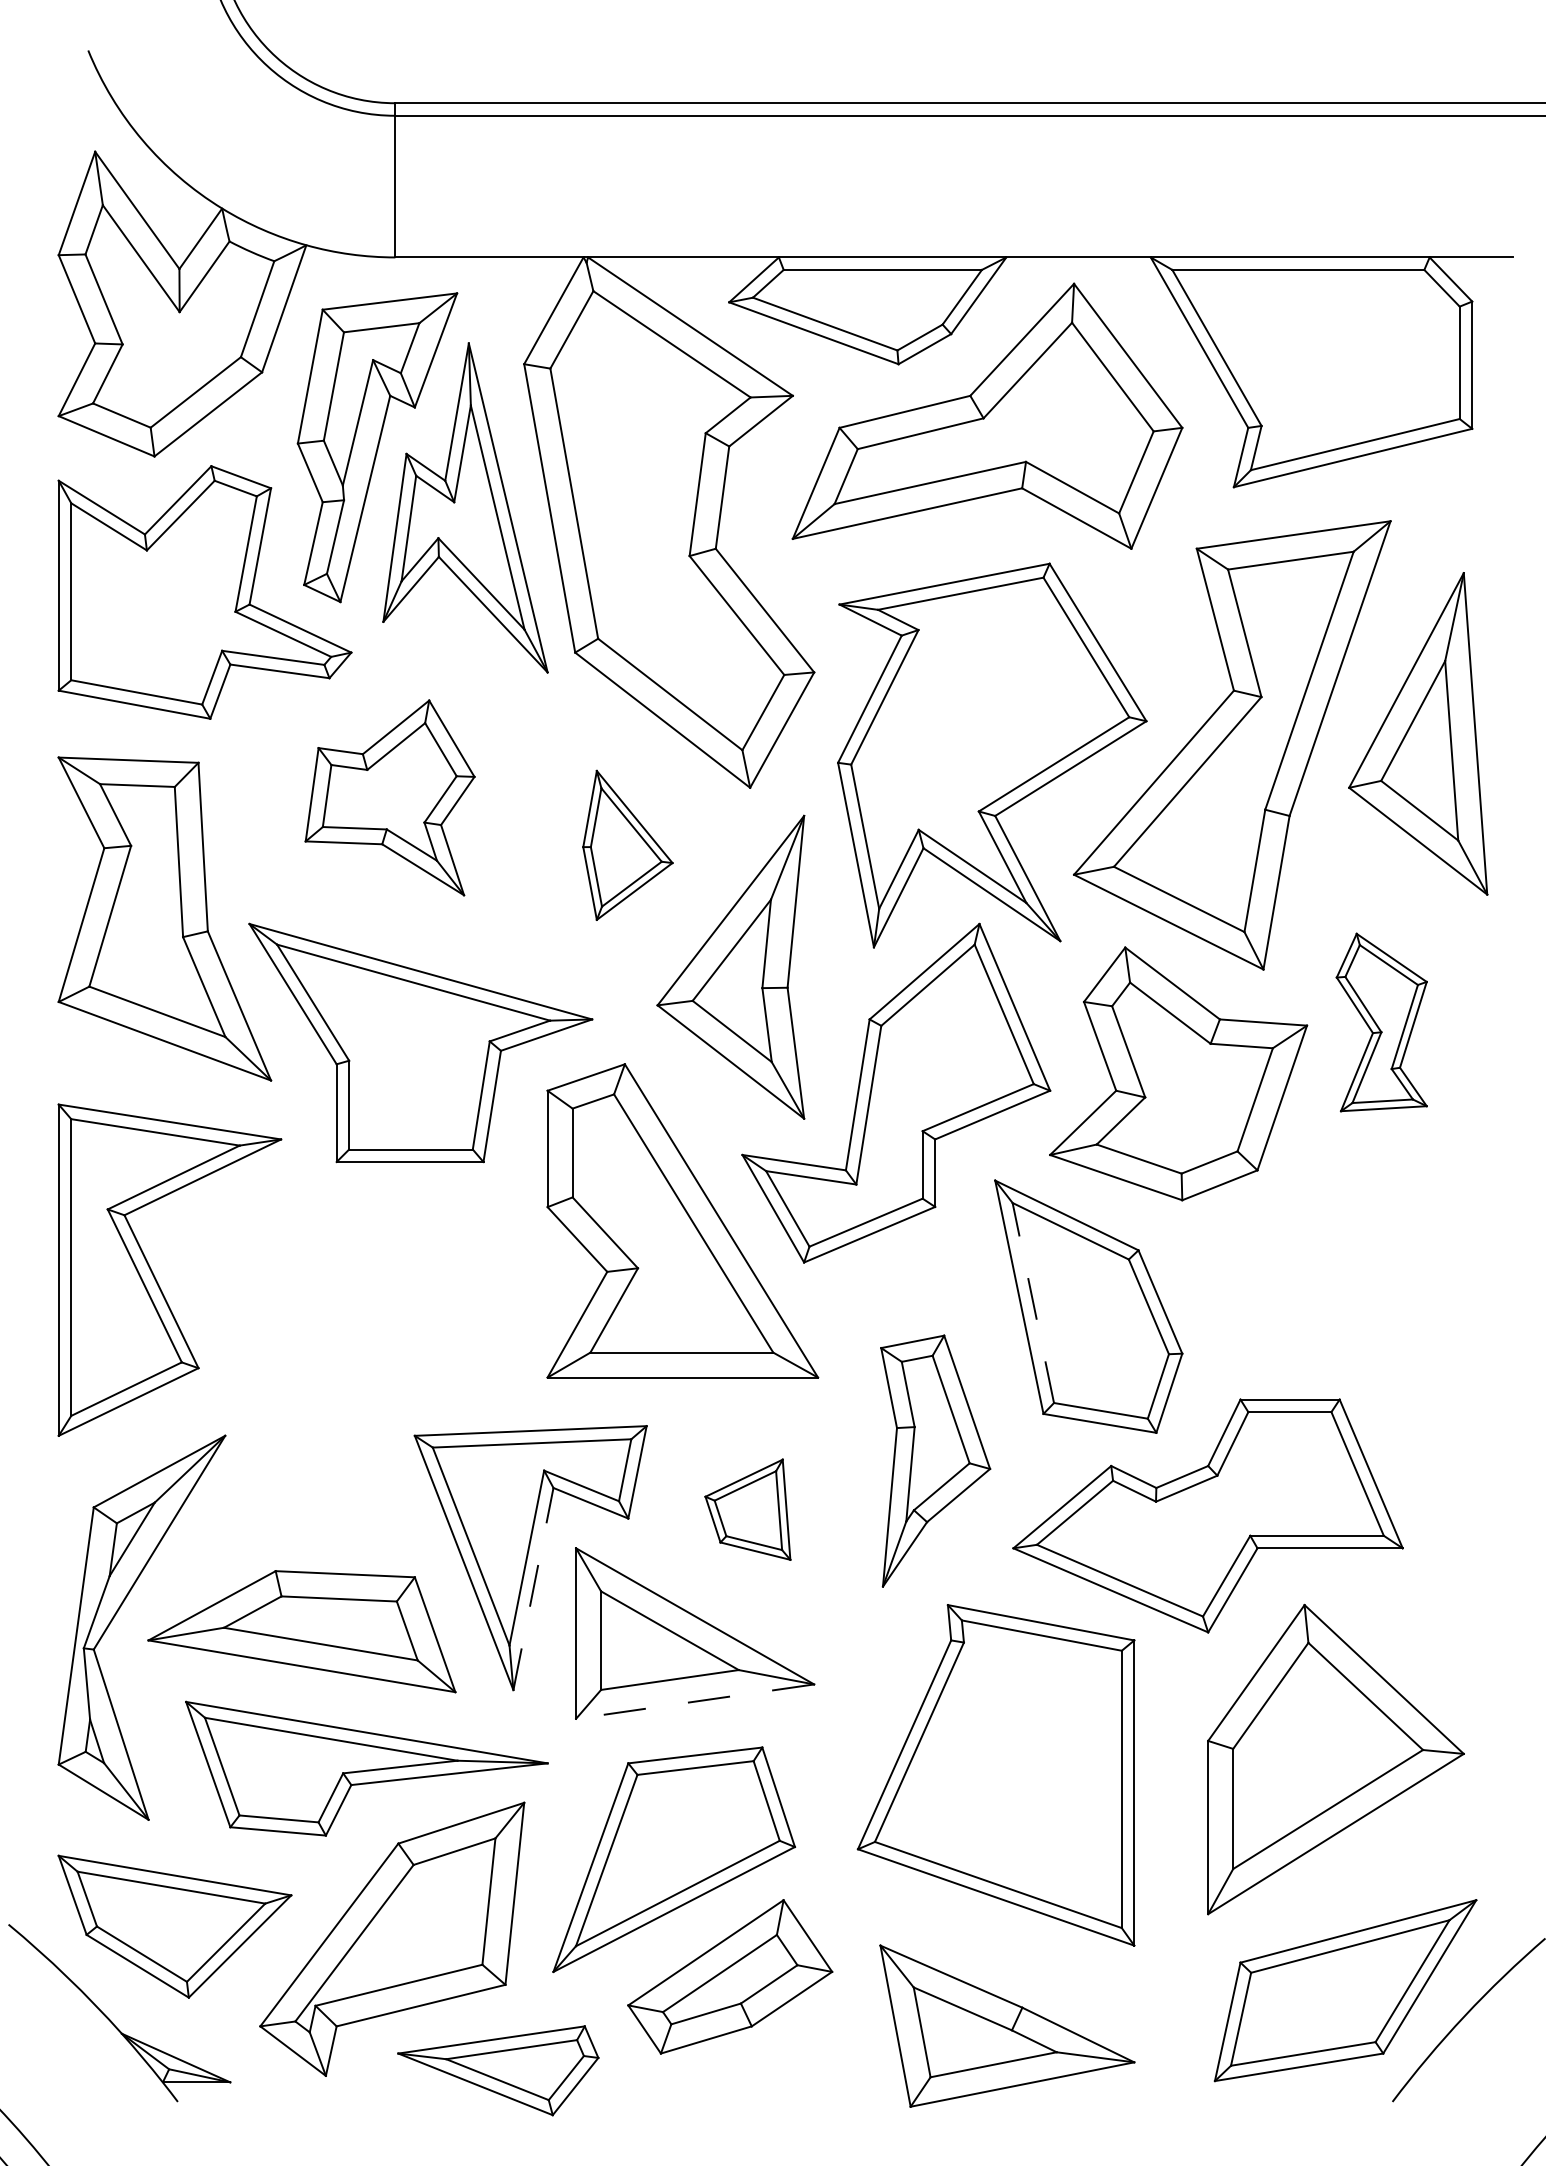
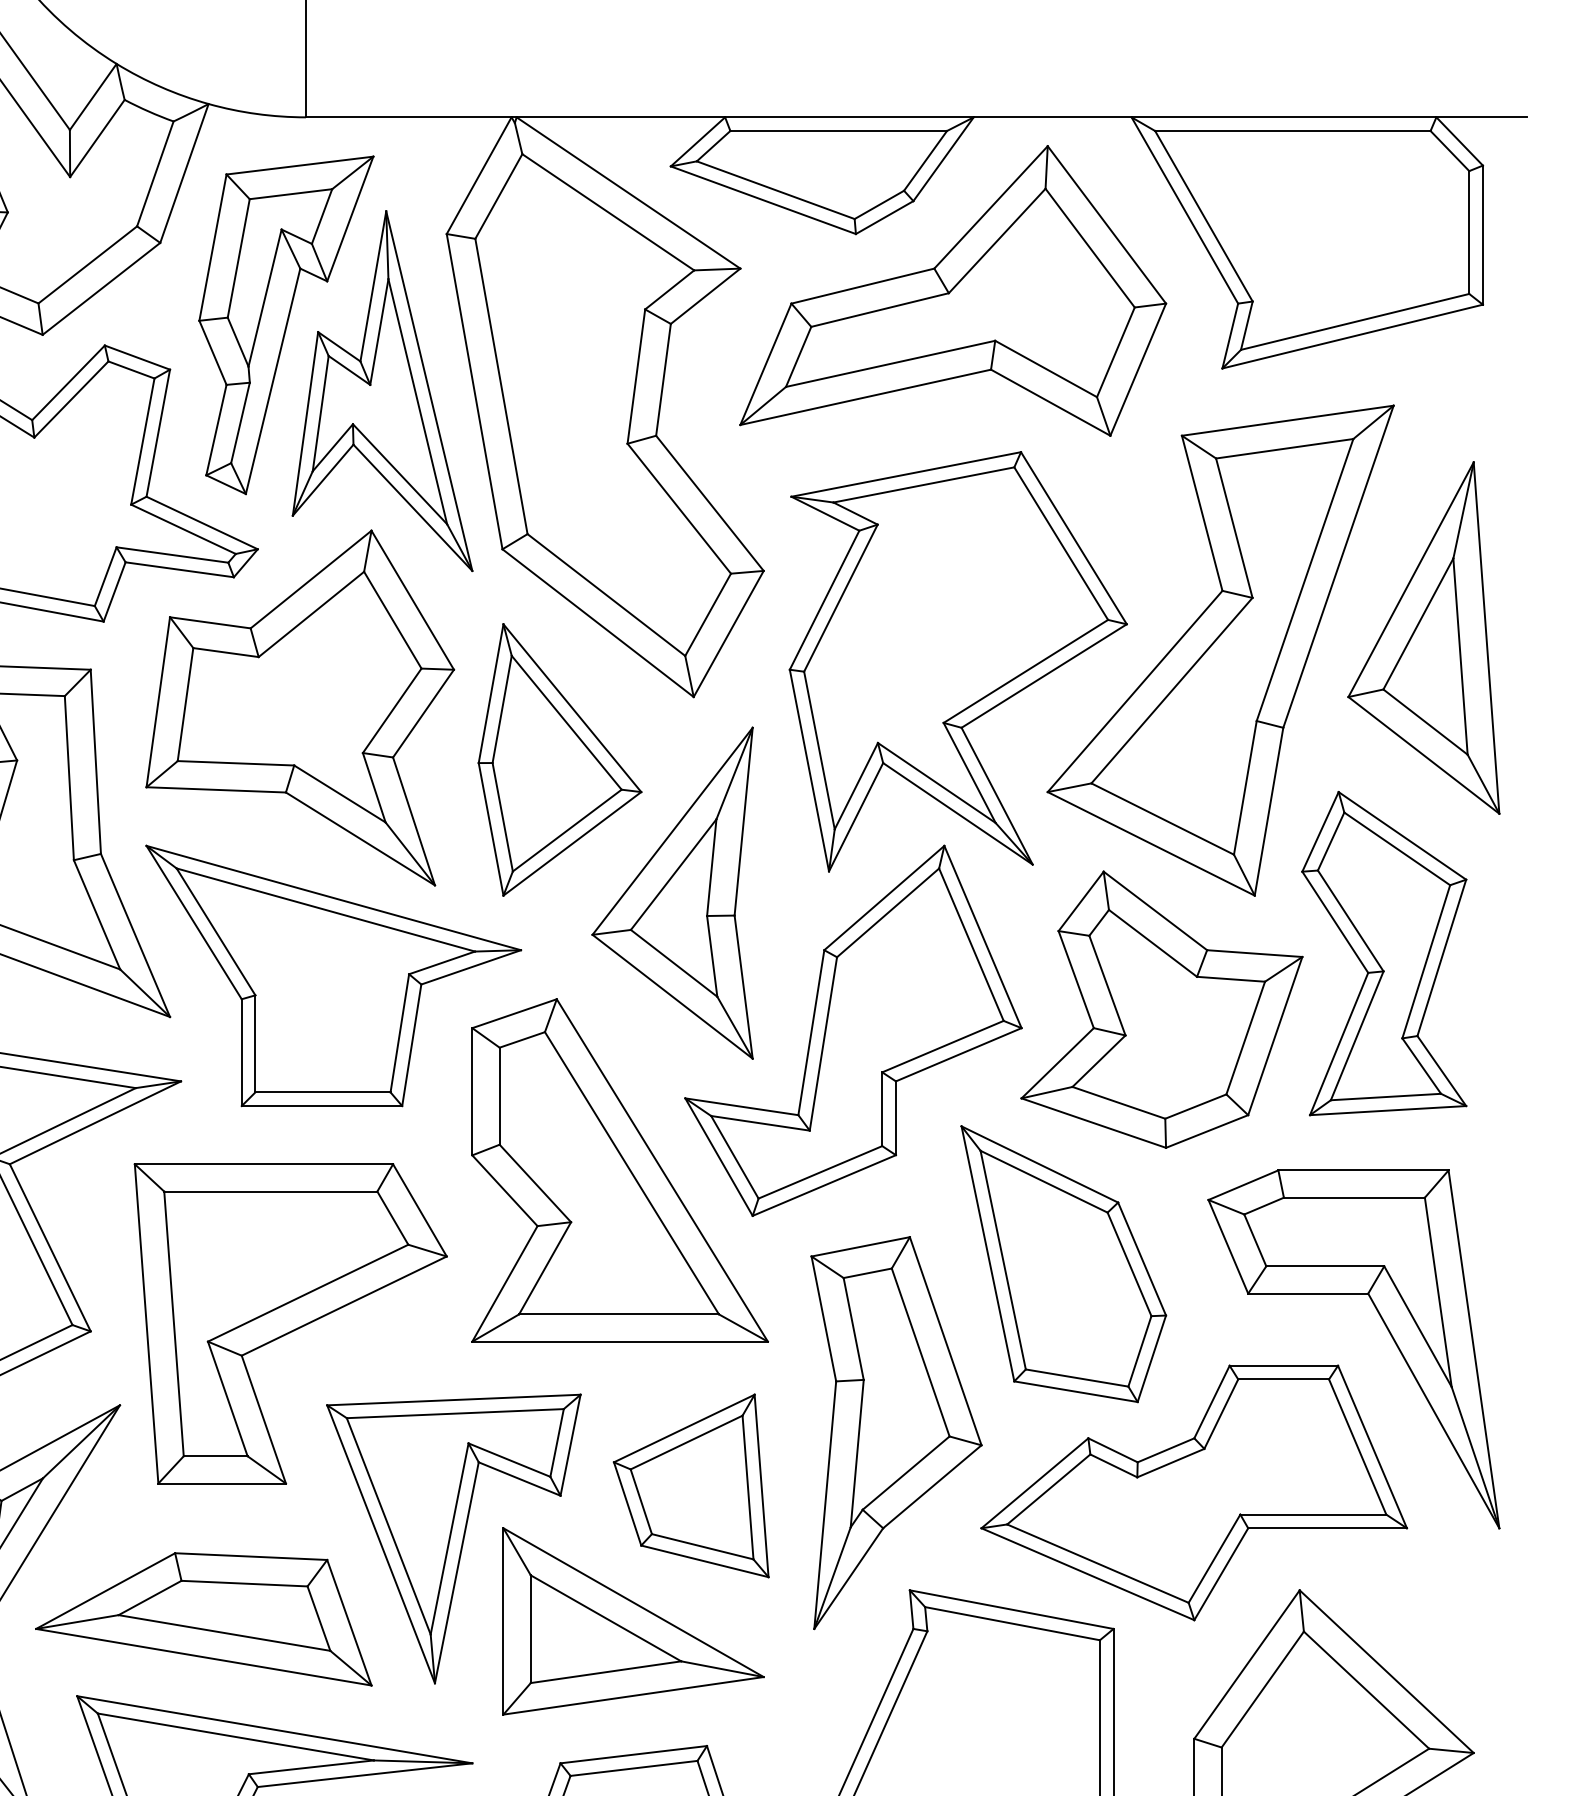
part: (389, 797) -> (299, 707), size x1.67
part: (627, 845) -> (559, 760), size x1.67
part: (1381, 1022) -> (1383, 953), size x1.67
line: (1033, 1302) -> (1003, 1259), dashed -> solid
part: (381, 1361) -> (290, 1324), added
part: (1385, 1368) -> (1388, 1331), added
part: (935, 1460) -> (896, 1432), size x1.43
part: (747, 1509) -> (690, 1485), size x1.67
line: (533, 1588) -> (456, 1572), dashed -> solid
line: (694, 1701) -> (632, 1695), dashed -> solid

